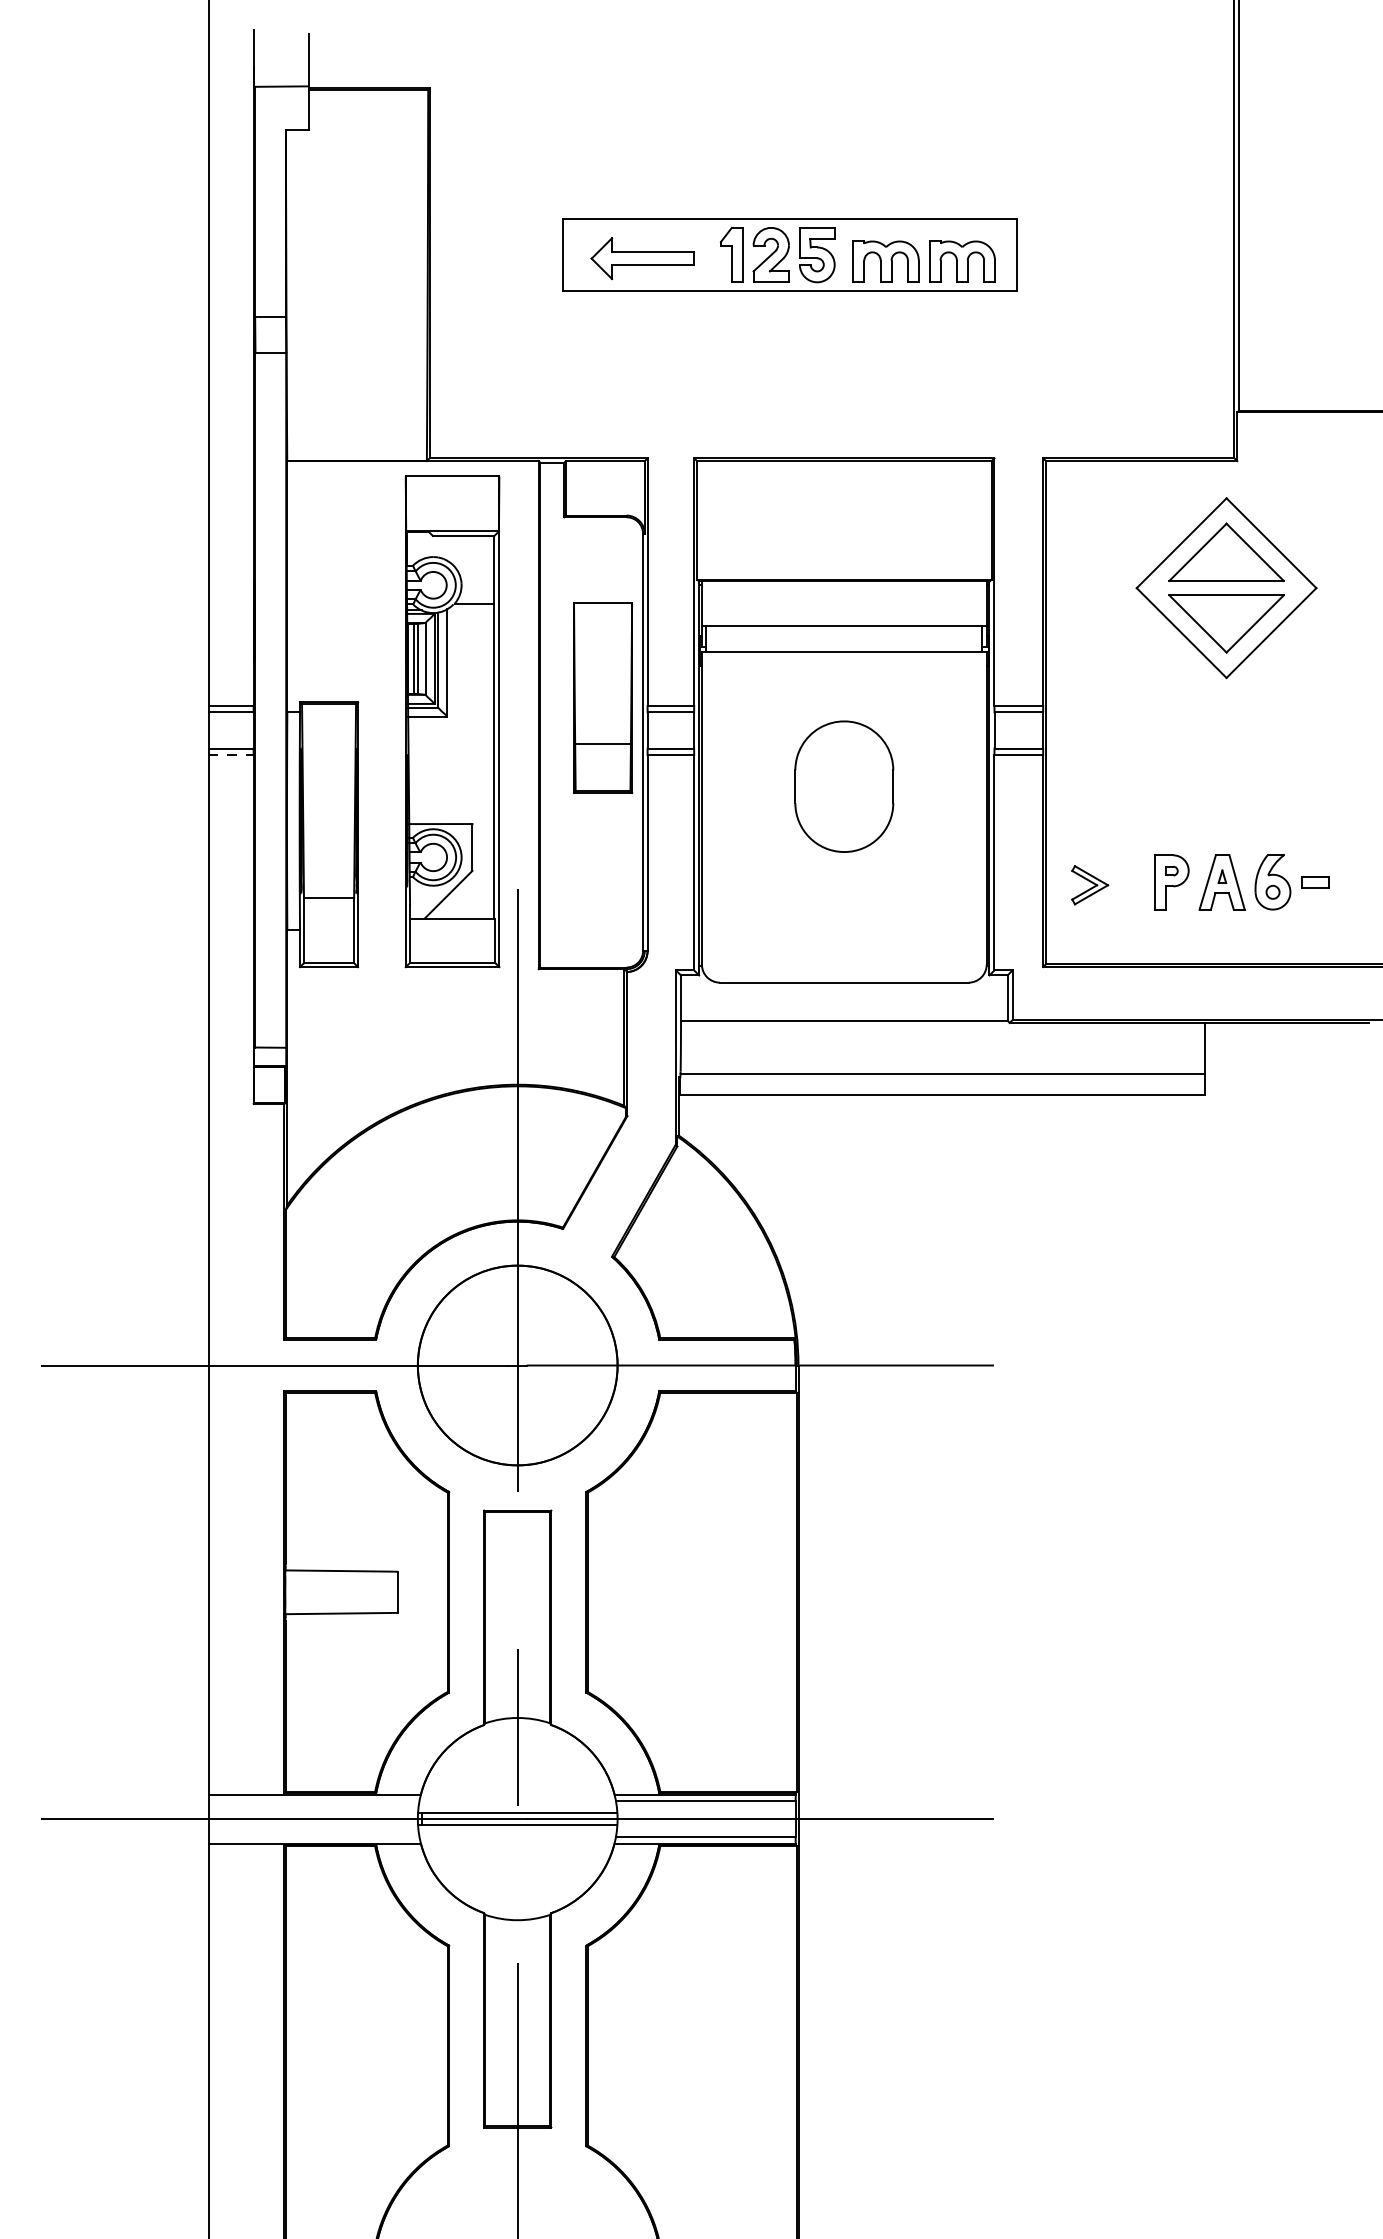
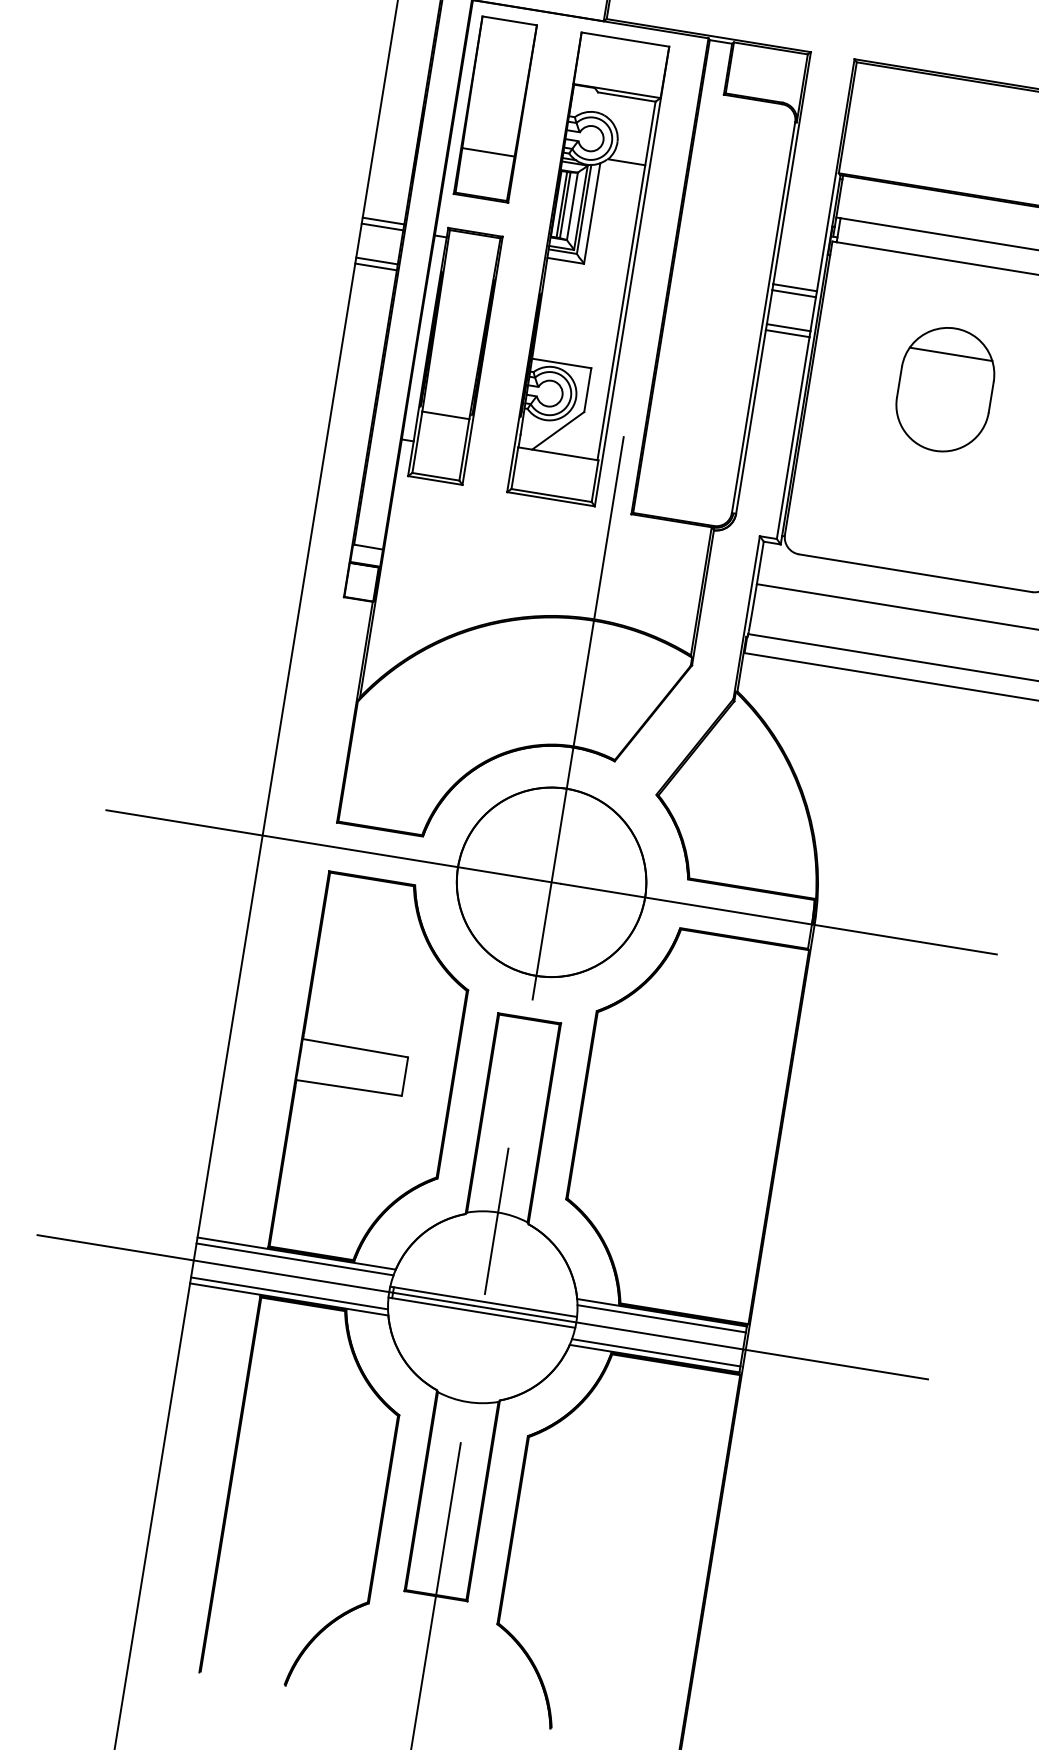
part: (603, 697) -> (495, 109), moved
line: (844, 749) -> (951, 354), added
line: (231, 754) -> (376, 266), dashed -> solid
line: (314, 1800) -> (295, 1259), added
line: (314, 1837) -> (289, 1293), added

